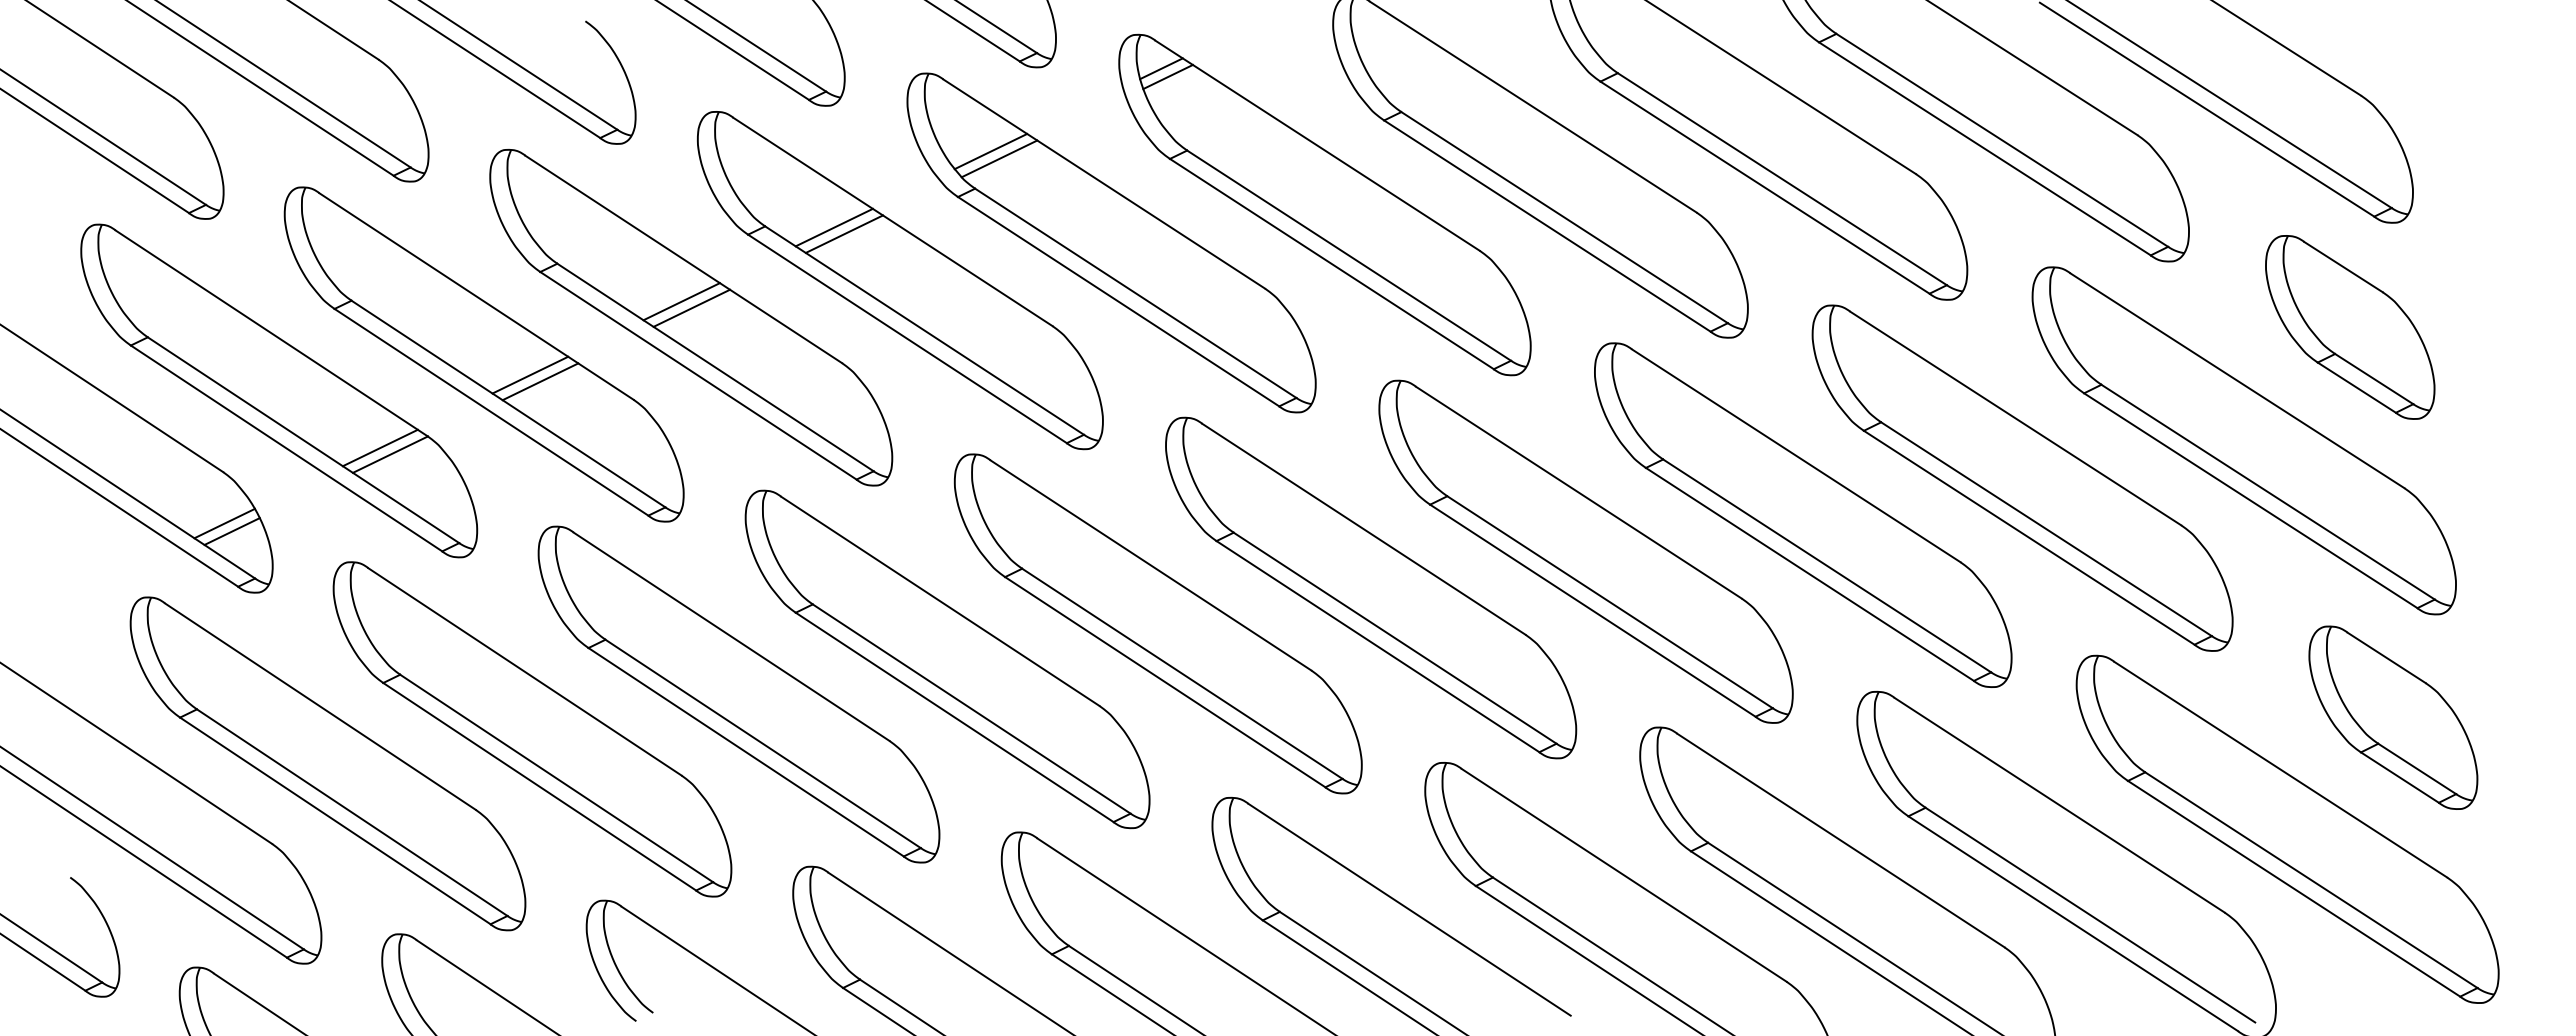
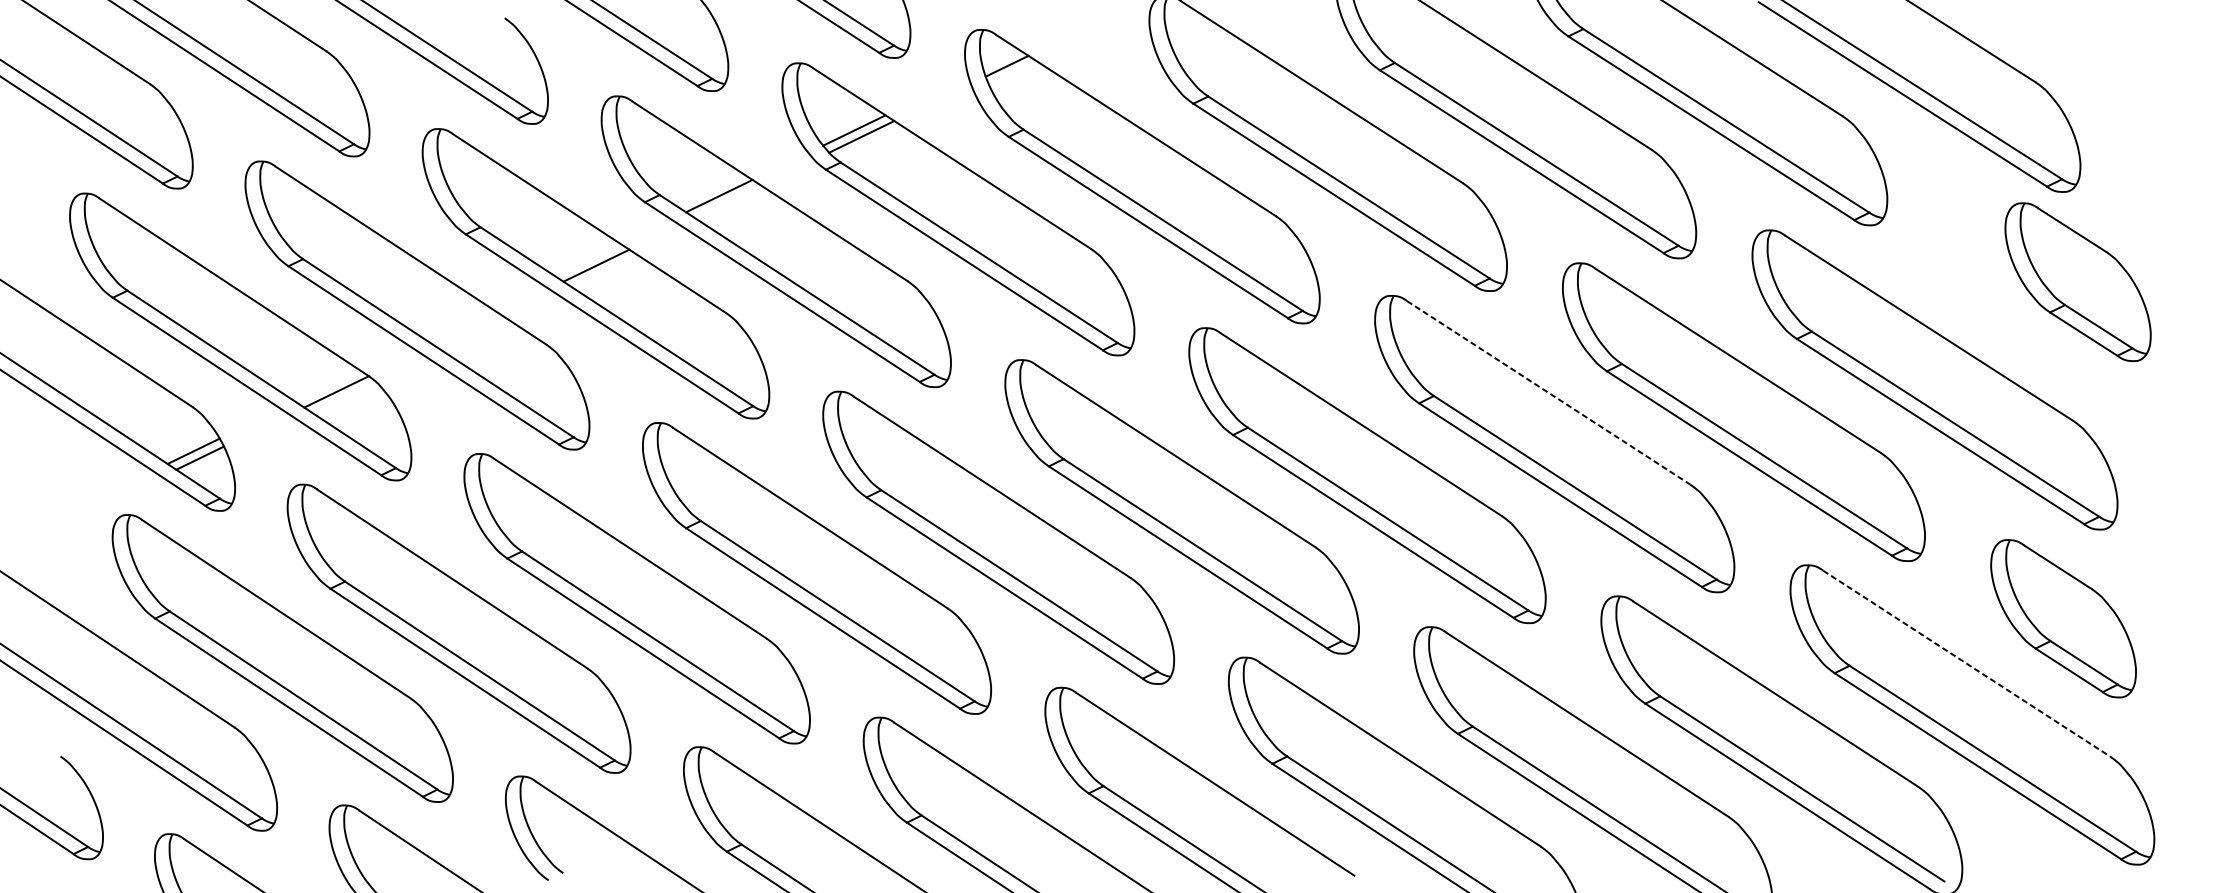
line: (1161, 68) -> (1001, 58), removed
line: (844, 233) -> (728, 201), removed
line: (681, 301) -> (587, 259), removed
part: (2350, 327) -> (2078, 282), moved
line: (530, 374) -> (457, 322), removed
line: (540, 381) -> (466, 328), removed
line: (379, 447) -> (327, 385), removed
line: (1796, 455) -> (1548, 392), solid -> dashed
line: (2281, 770) -> (1967, 664), solid -> dashed

